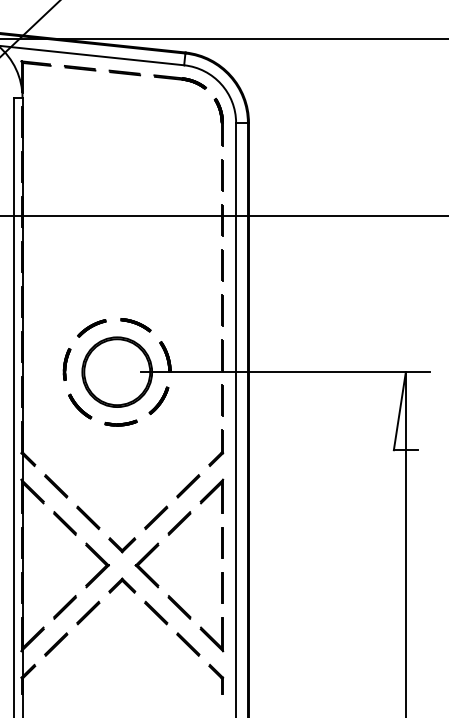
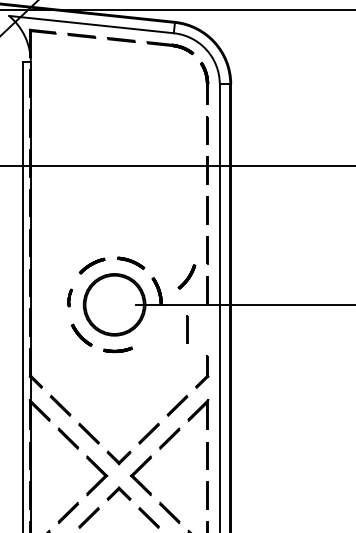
part: (66, 364) -> (69, 298), size x0.6
part: (158, 400) -> (186, 276), moved
line: (222, 400) -> (187, 329), moved

